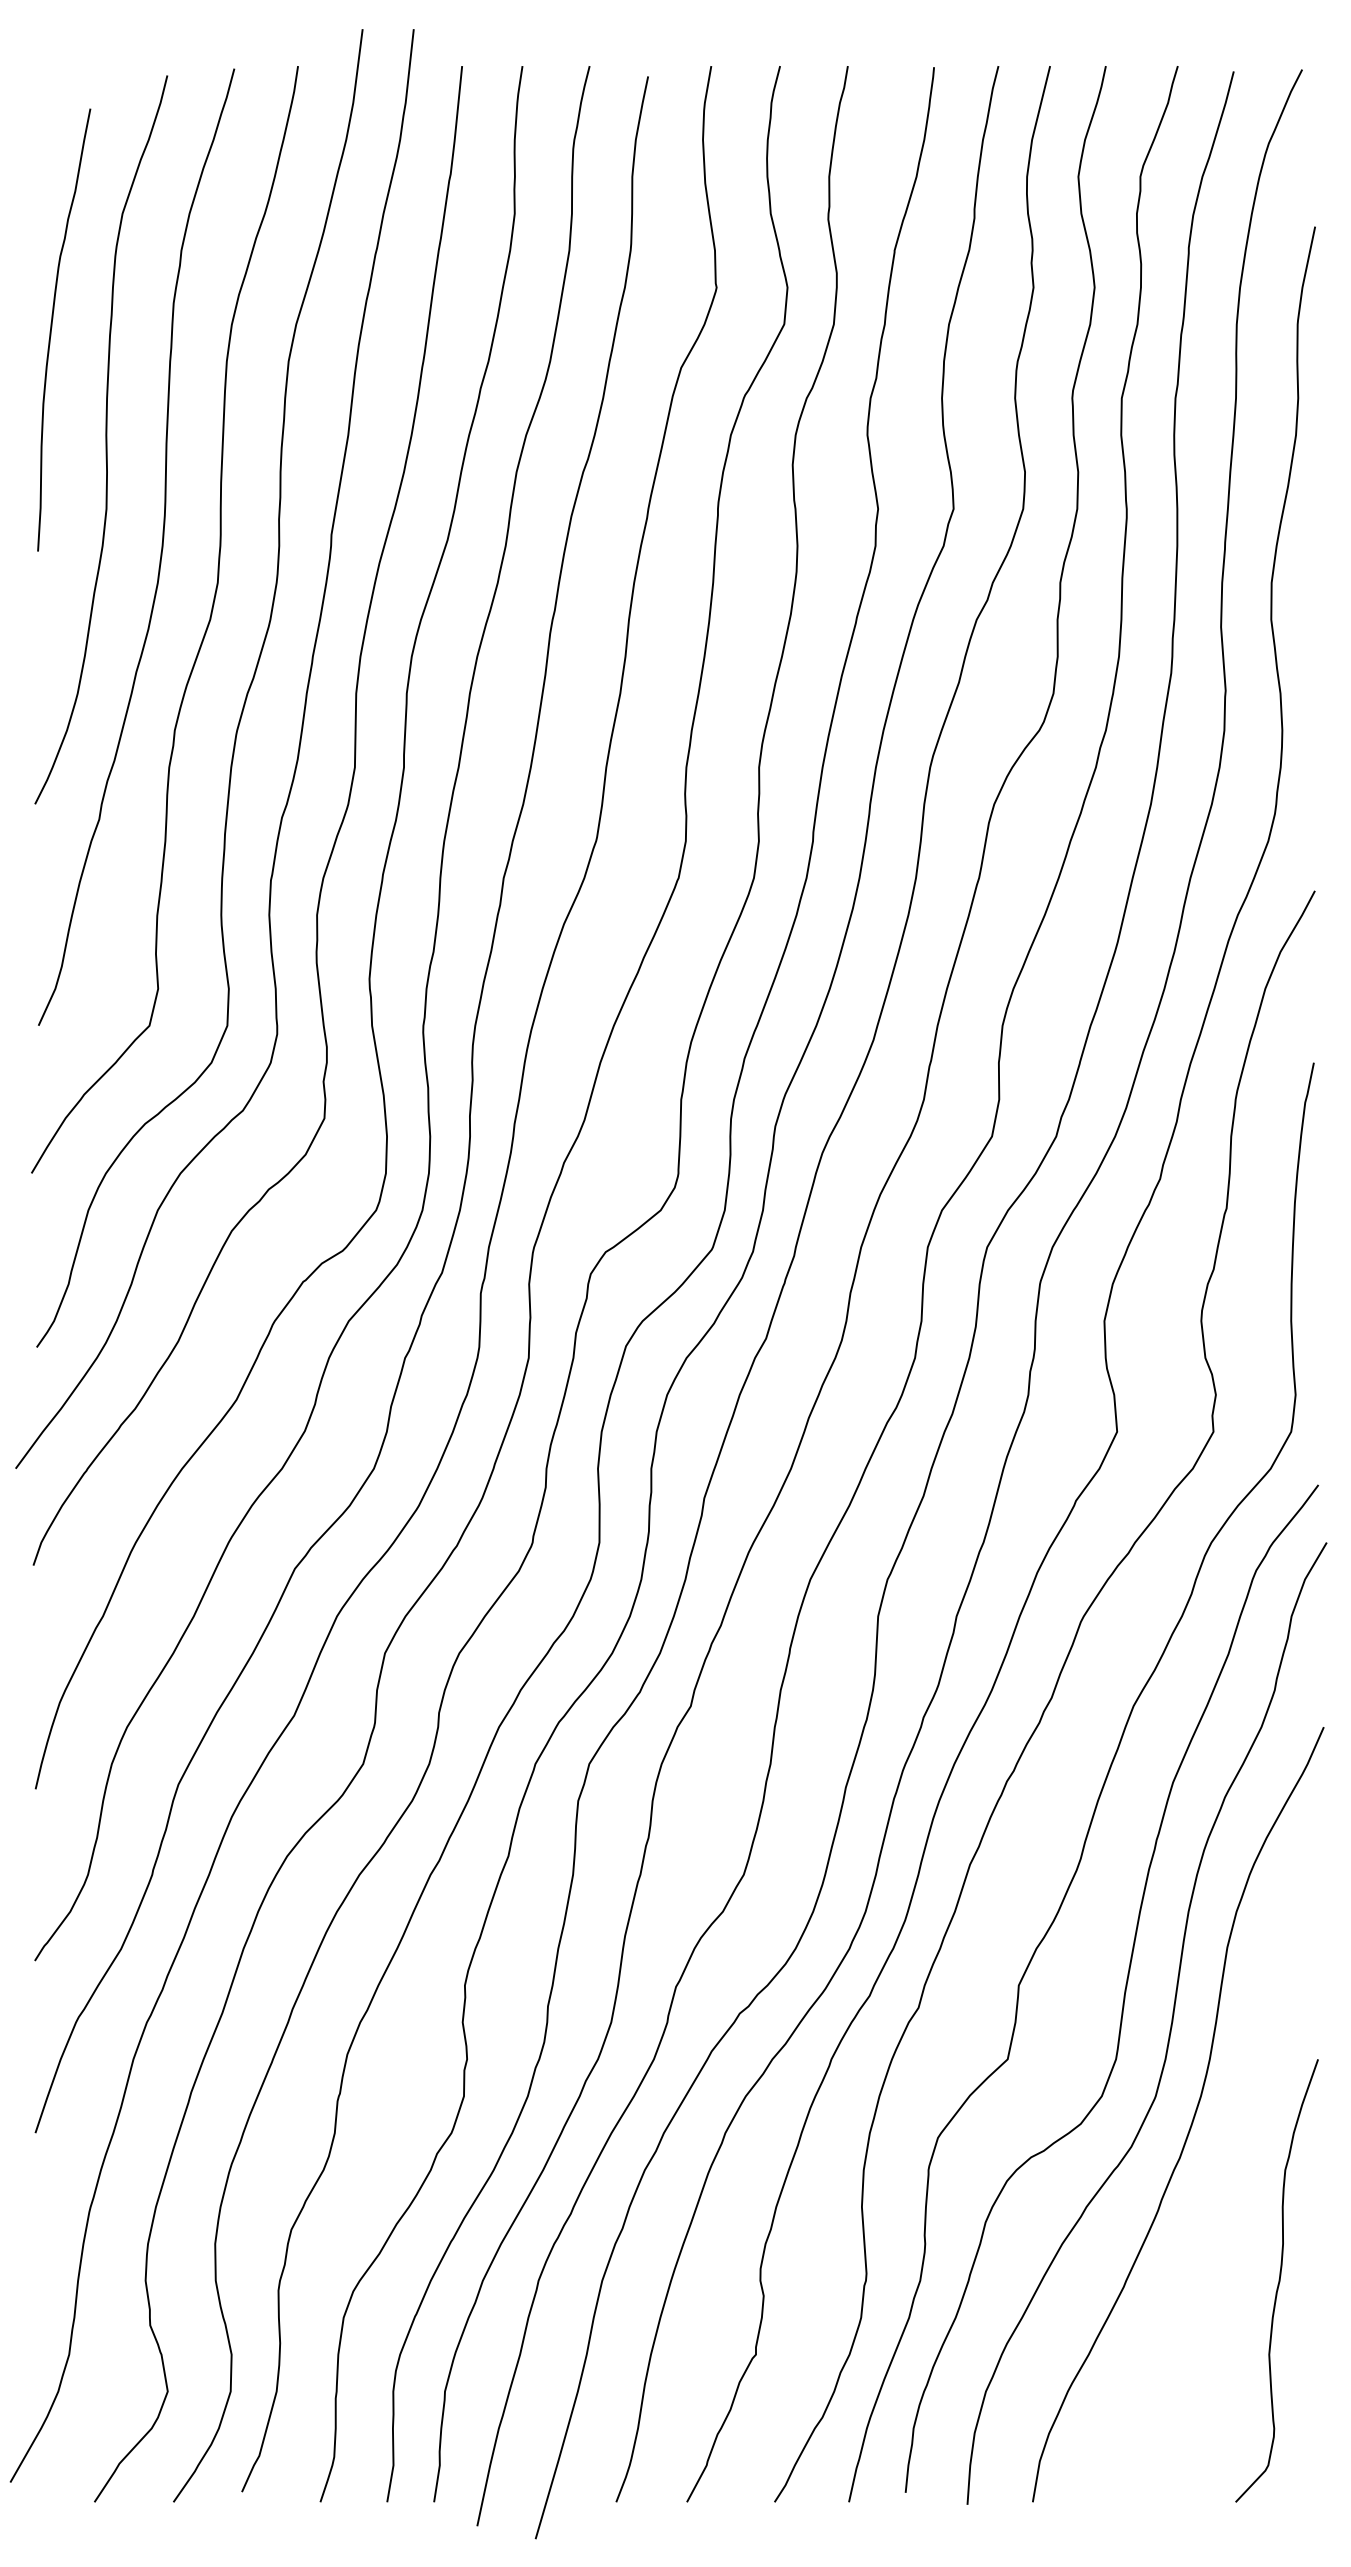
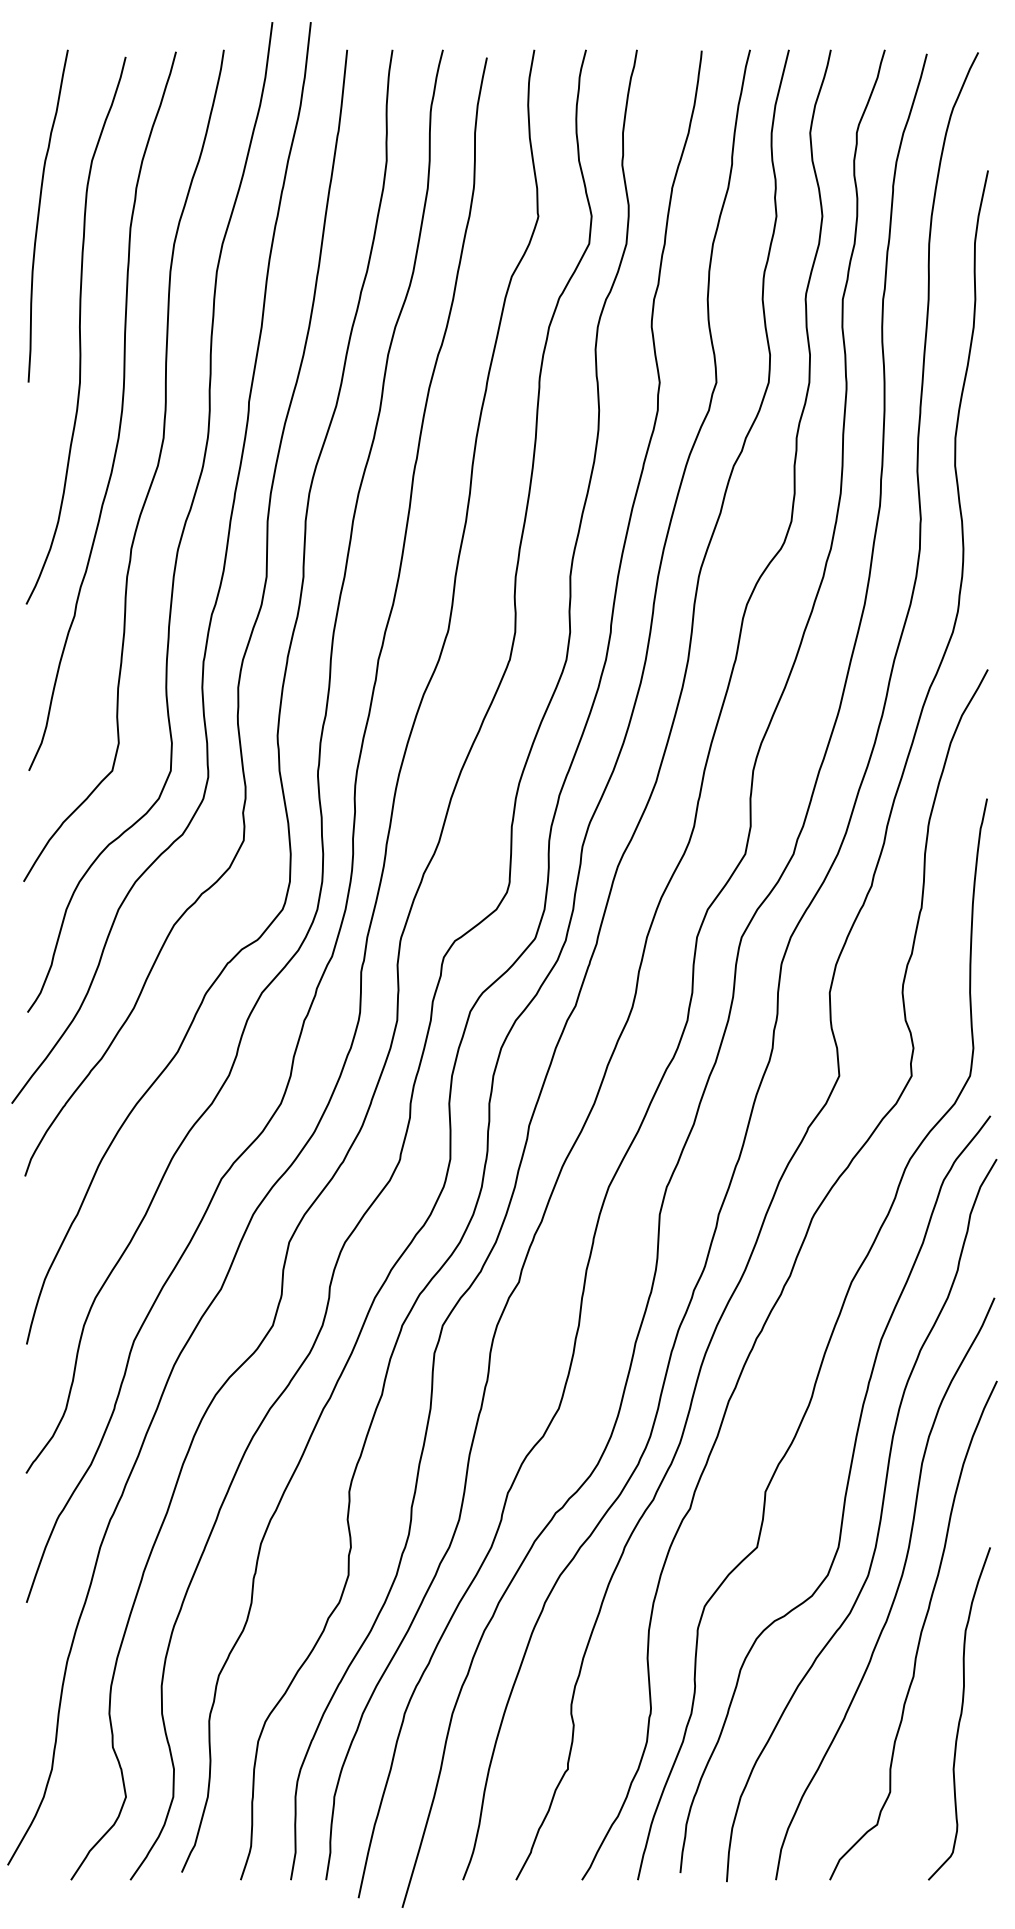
curve: (52, 329) -> (39, 215), moved
curve: (1225, 2171) -> (920, 1631), added

